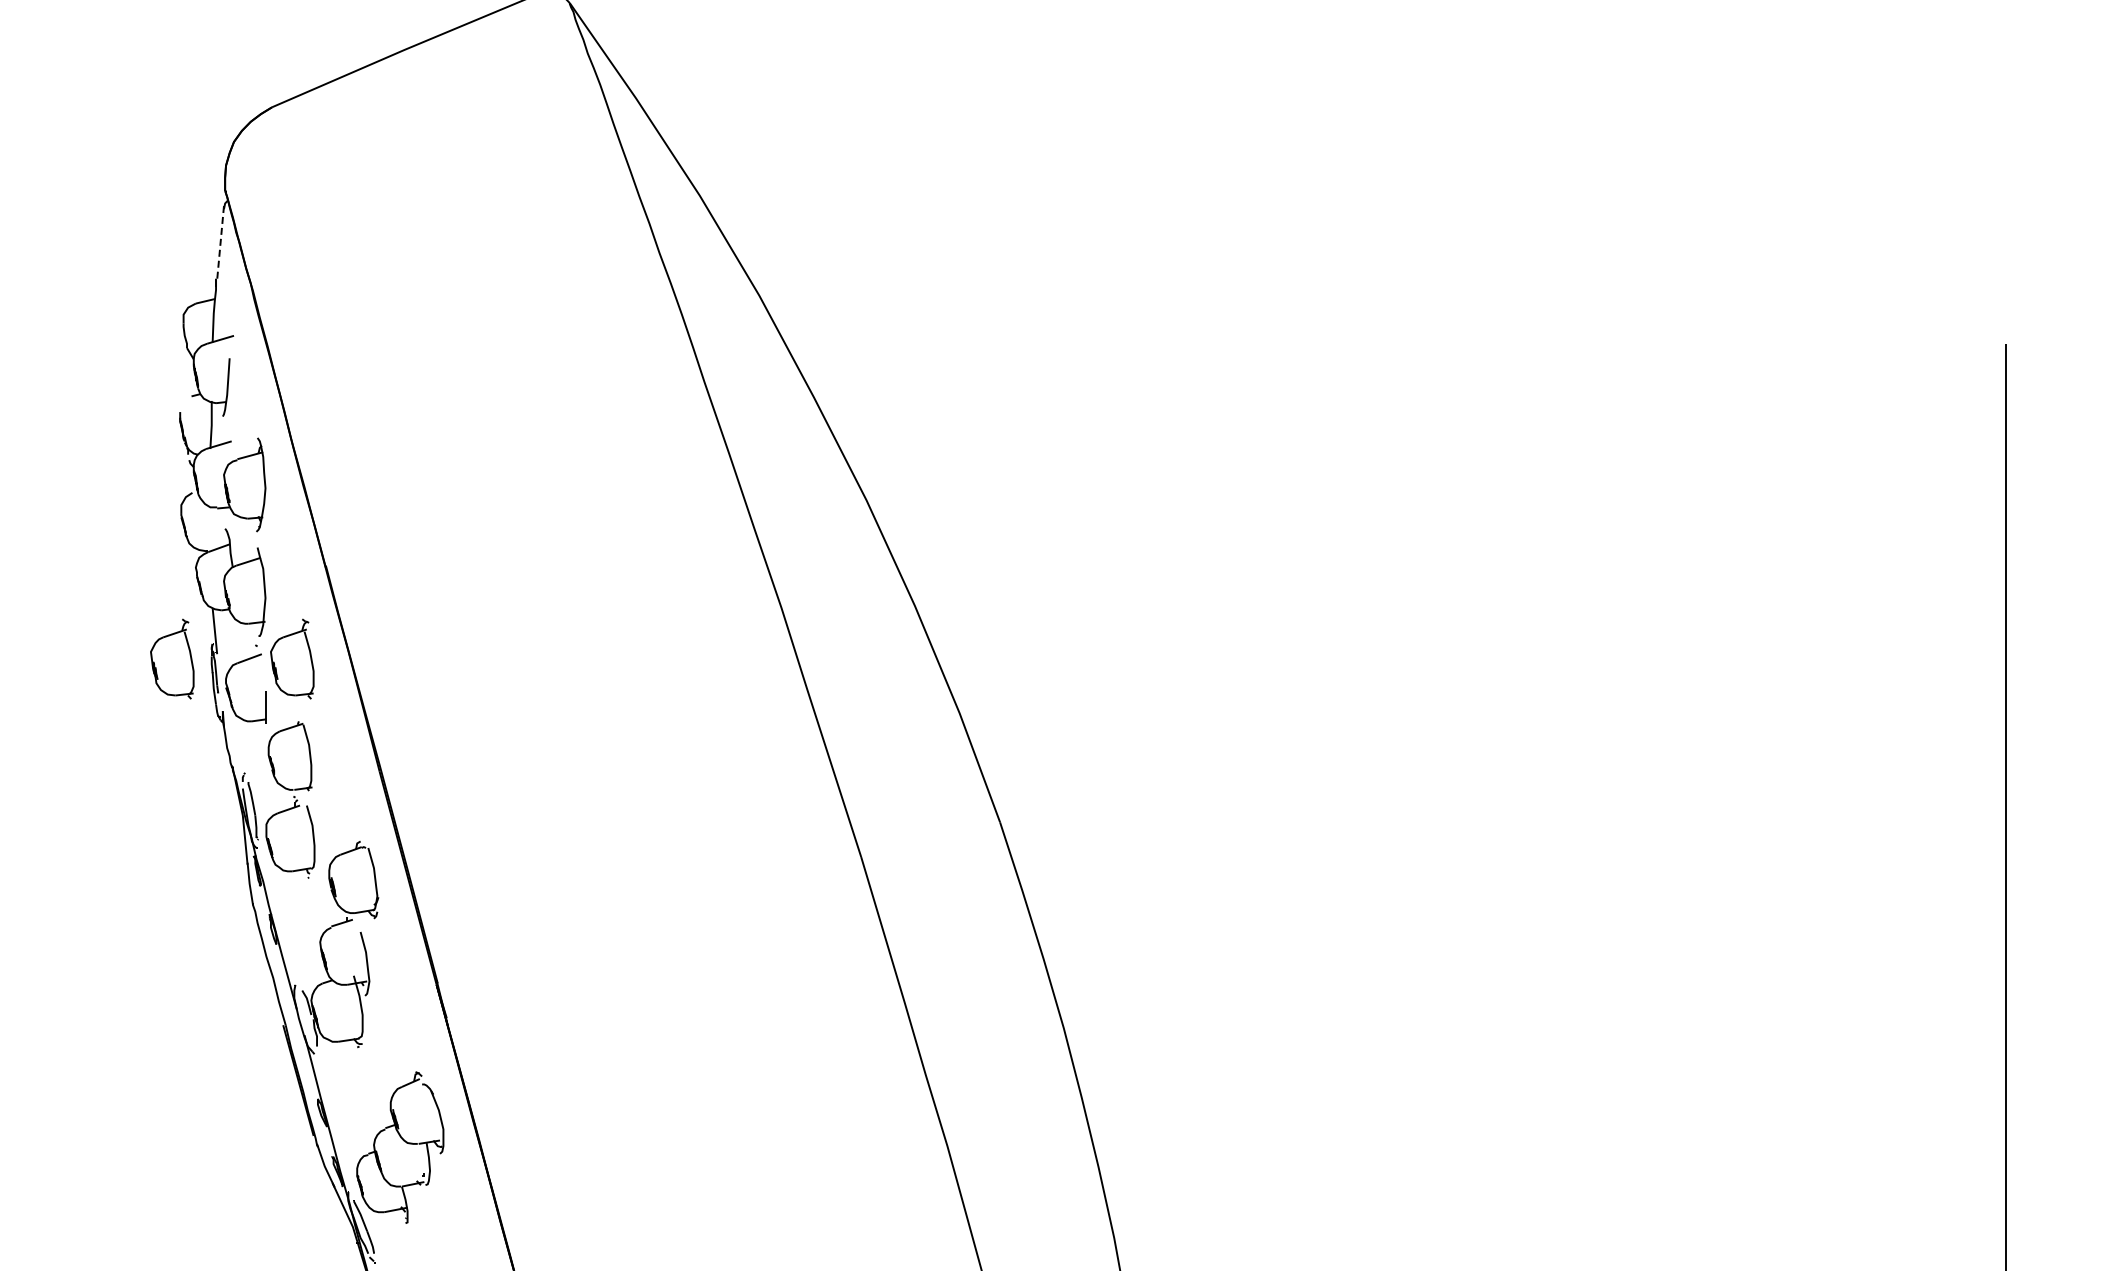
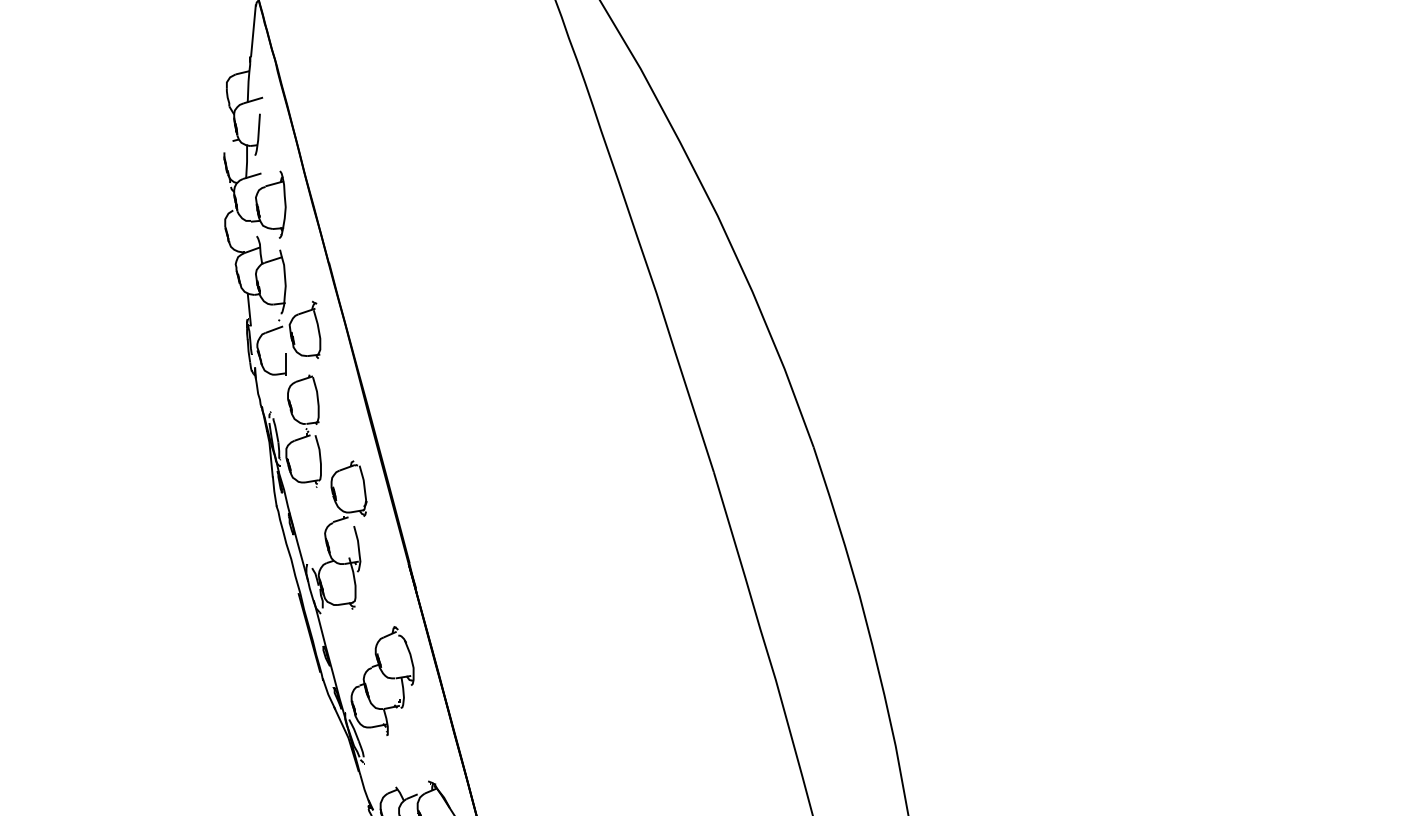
line: (220, 243) -> (253, 31), dashed -> solid
part: (172, 658) -> (218, 329), removed

